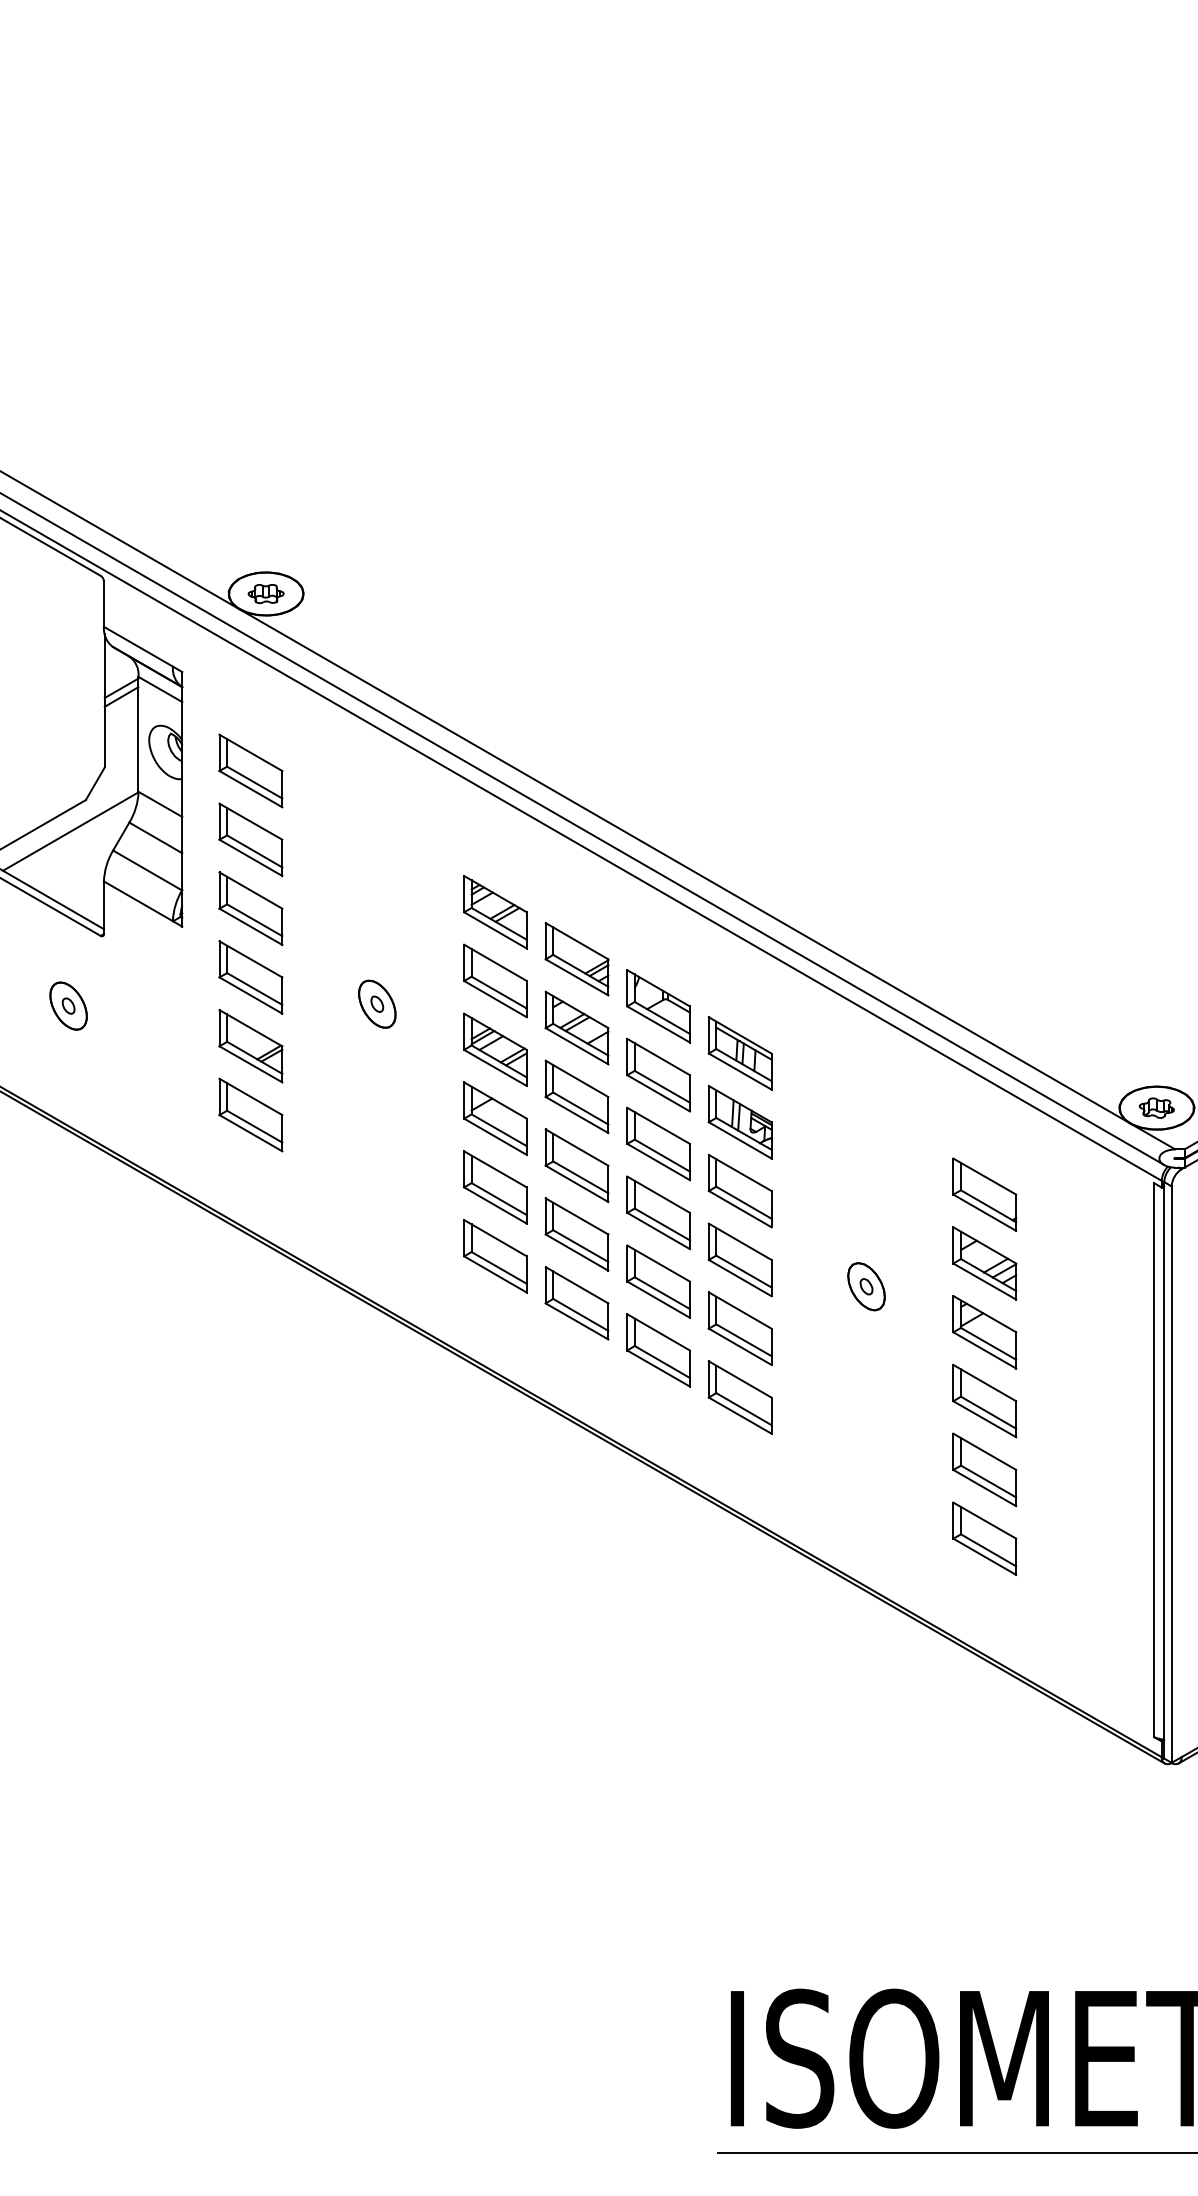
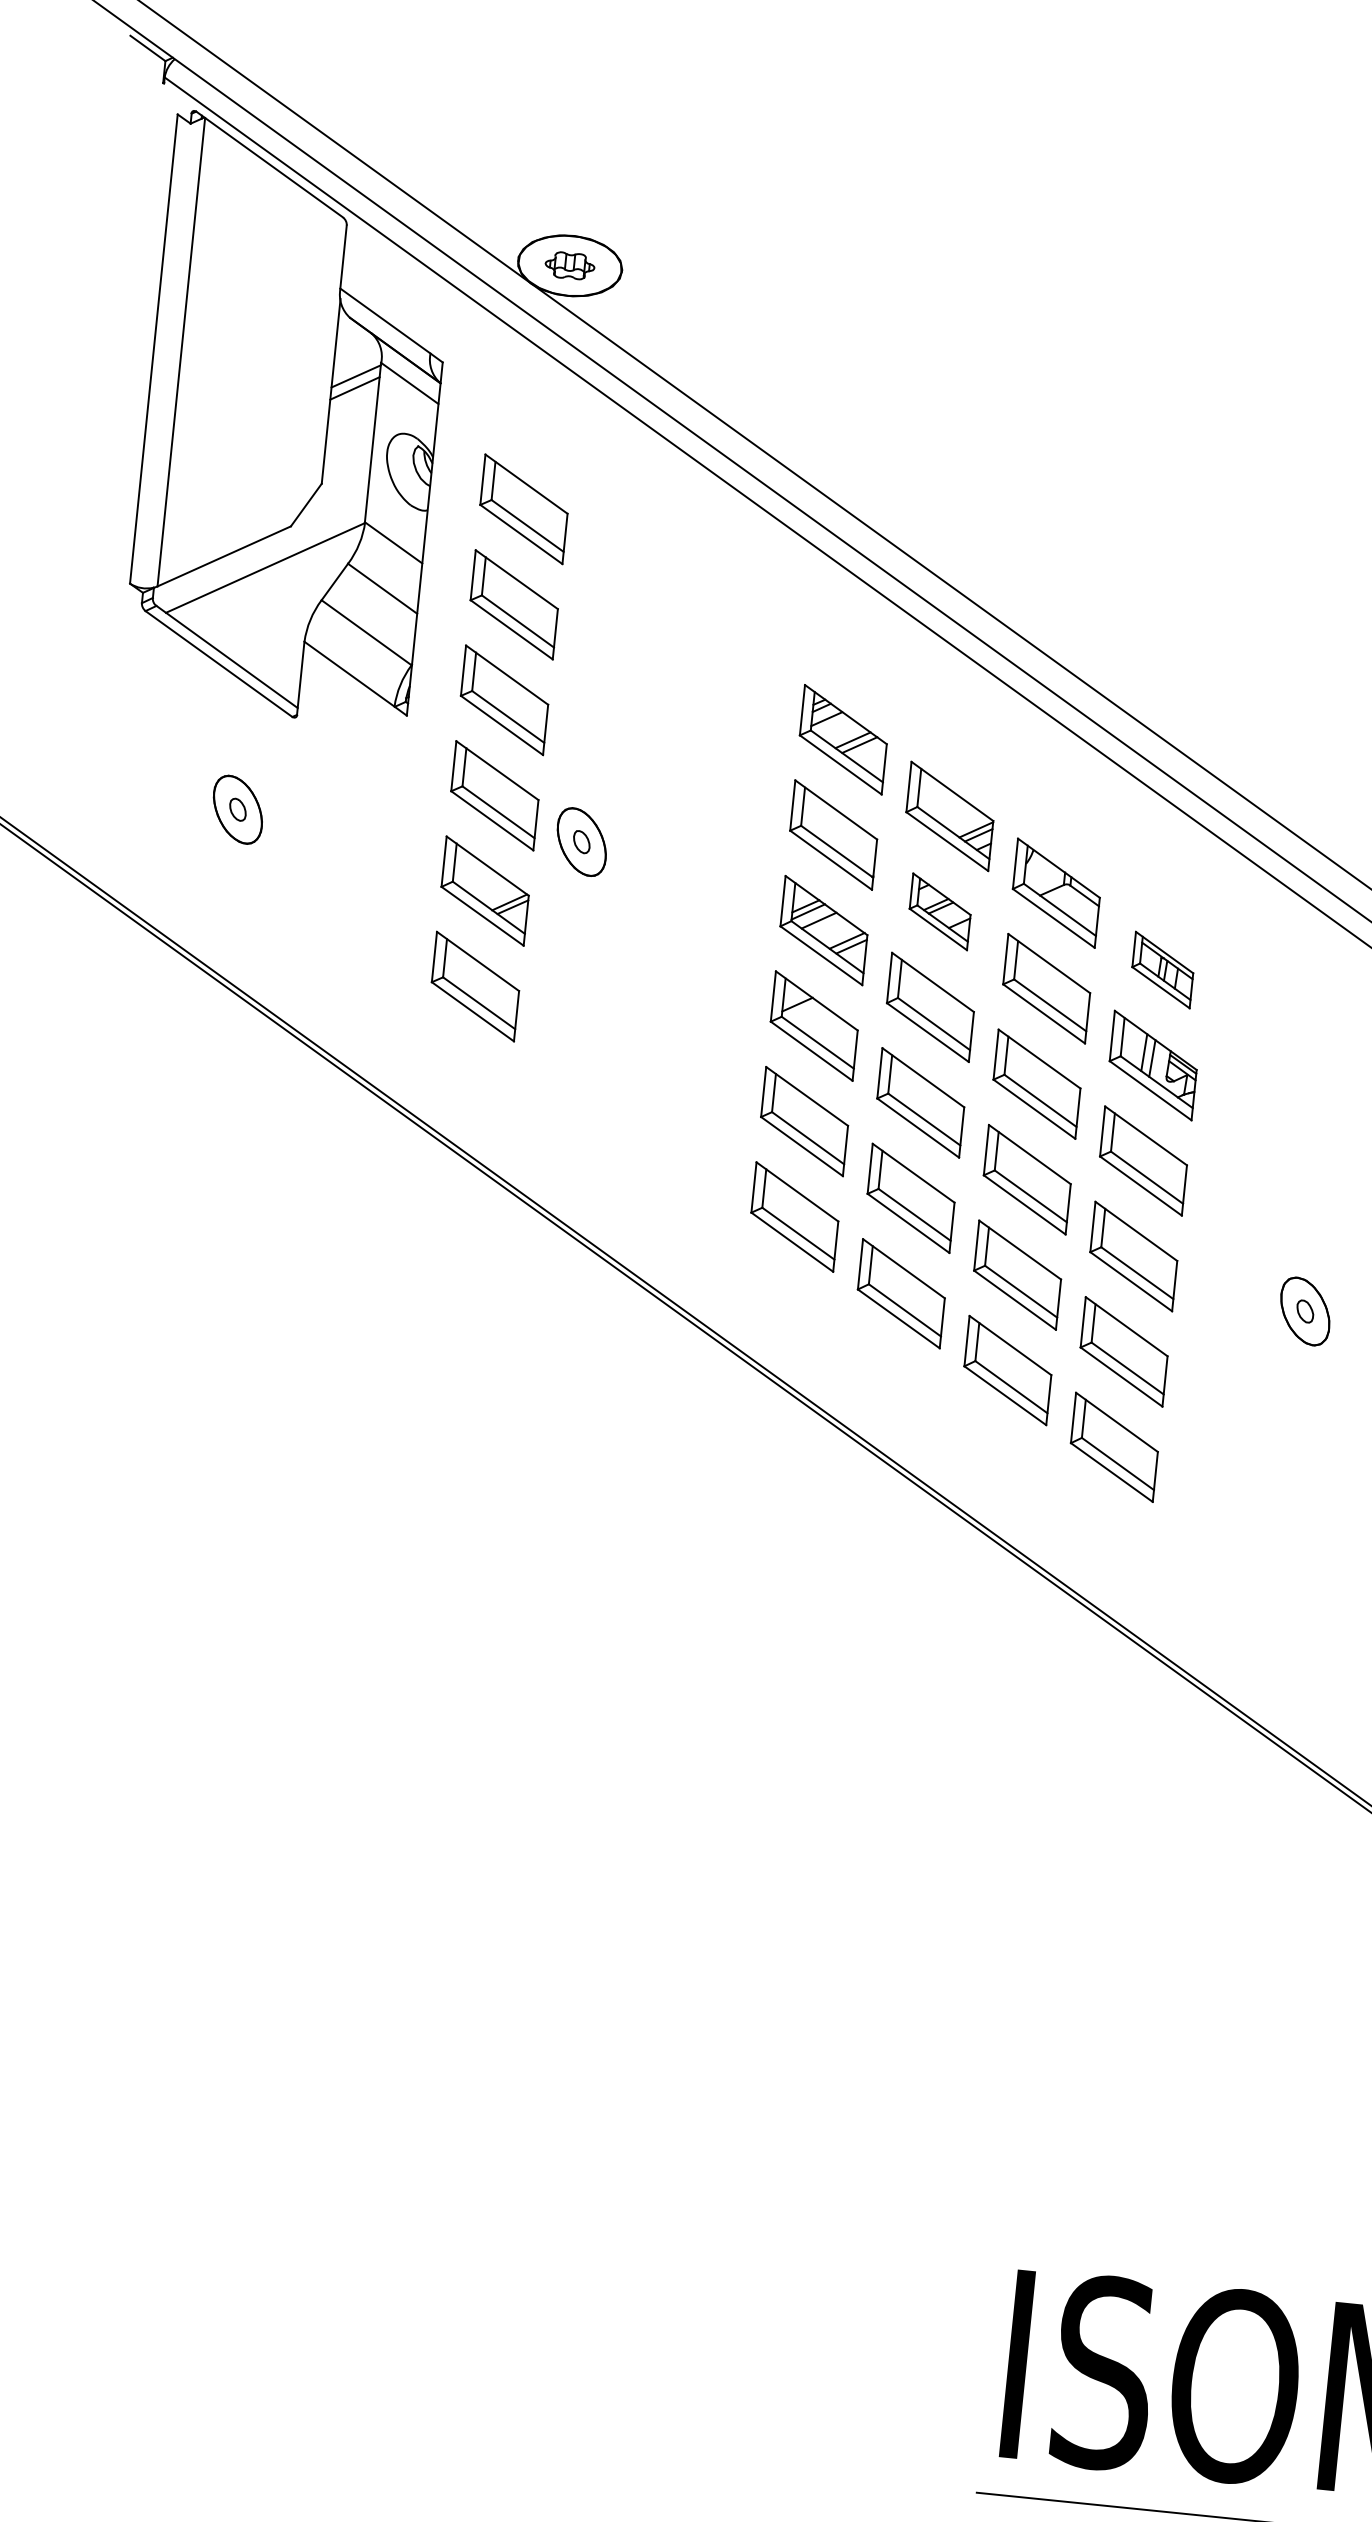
part: (377, 1003) -> (582, 841), moved
part: (576, 1027) -> (939, 911), size x0.7
part: (739, 1053) -> (1161, 970), size x0.7

